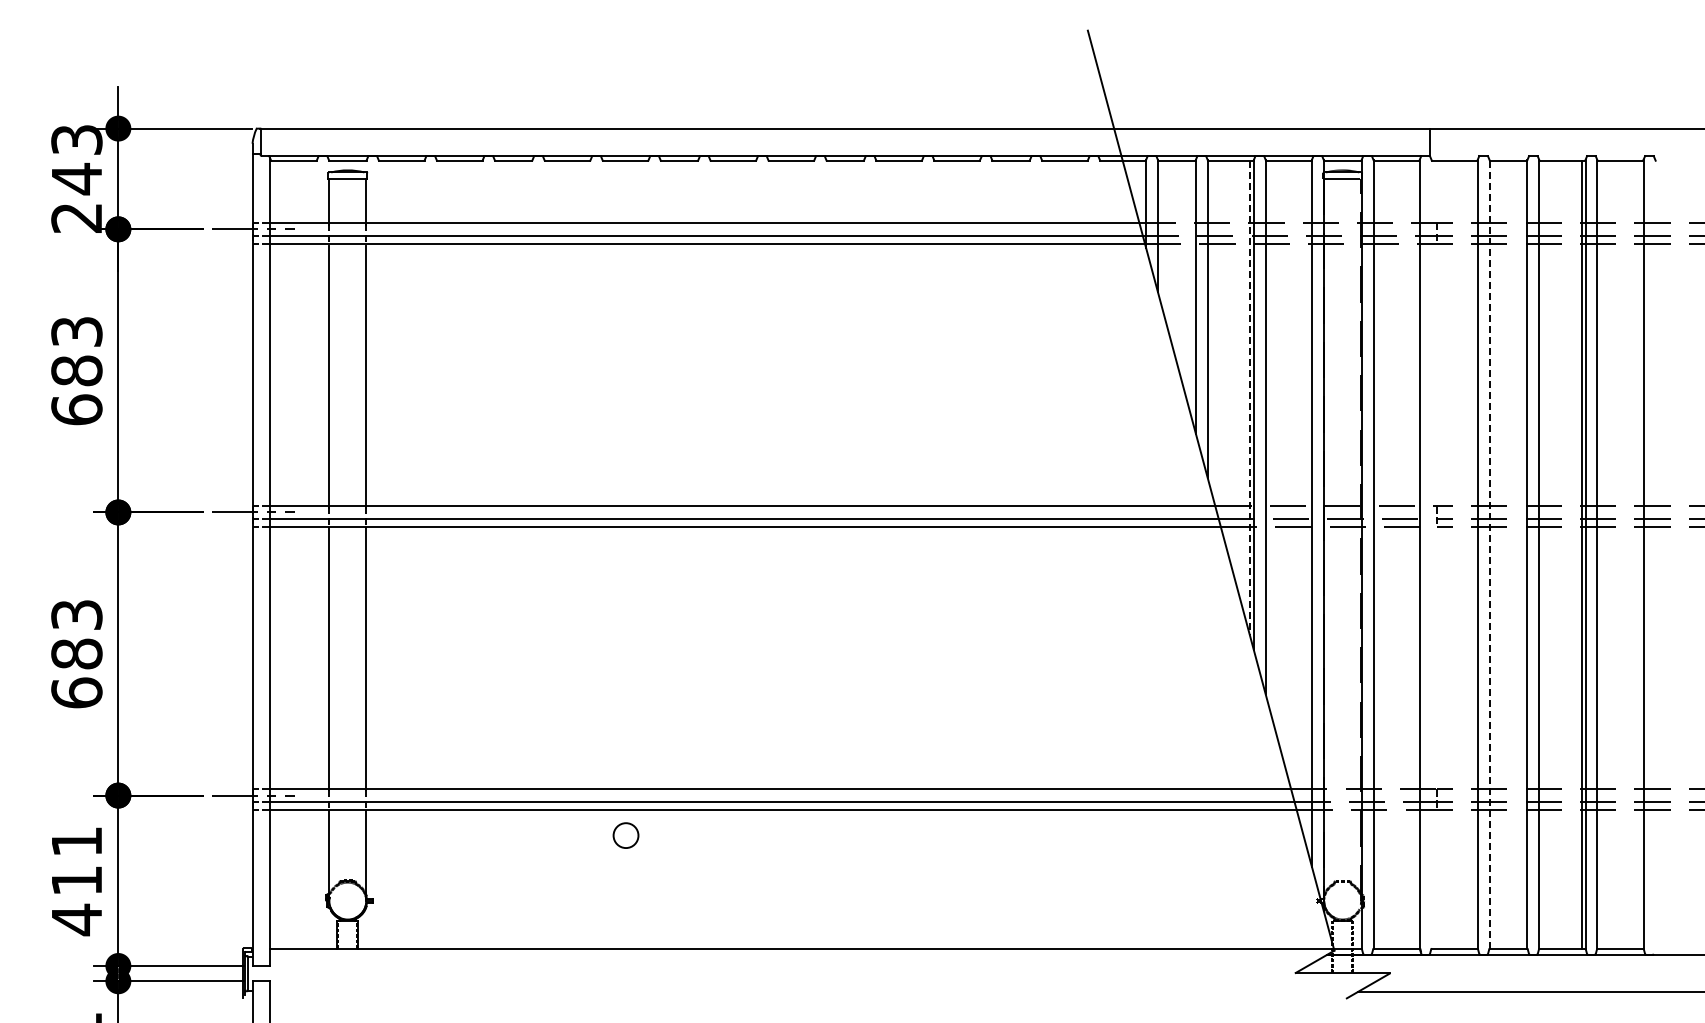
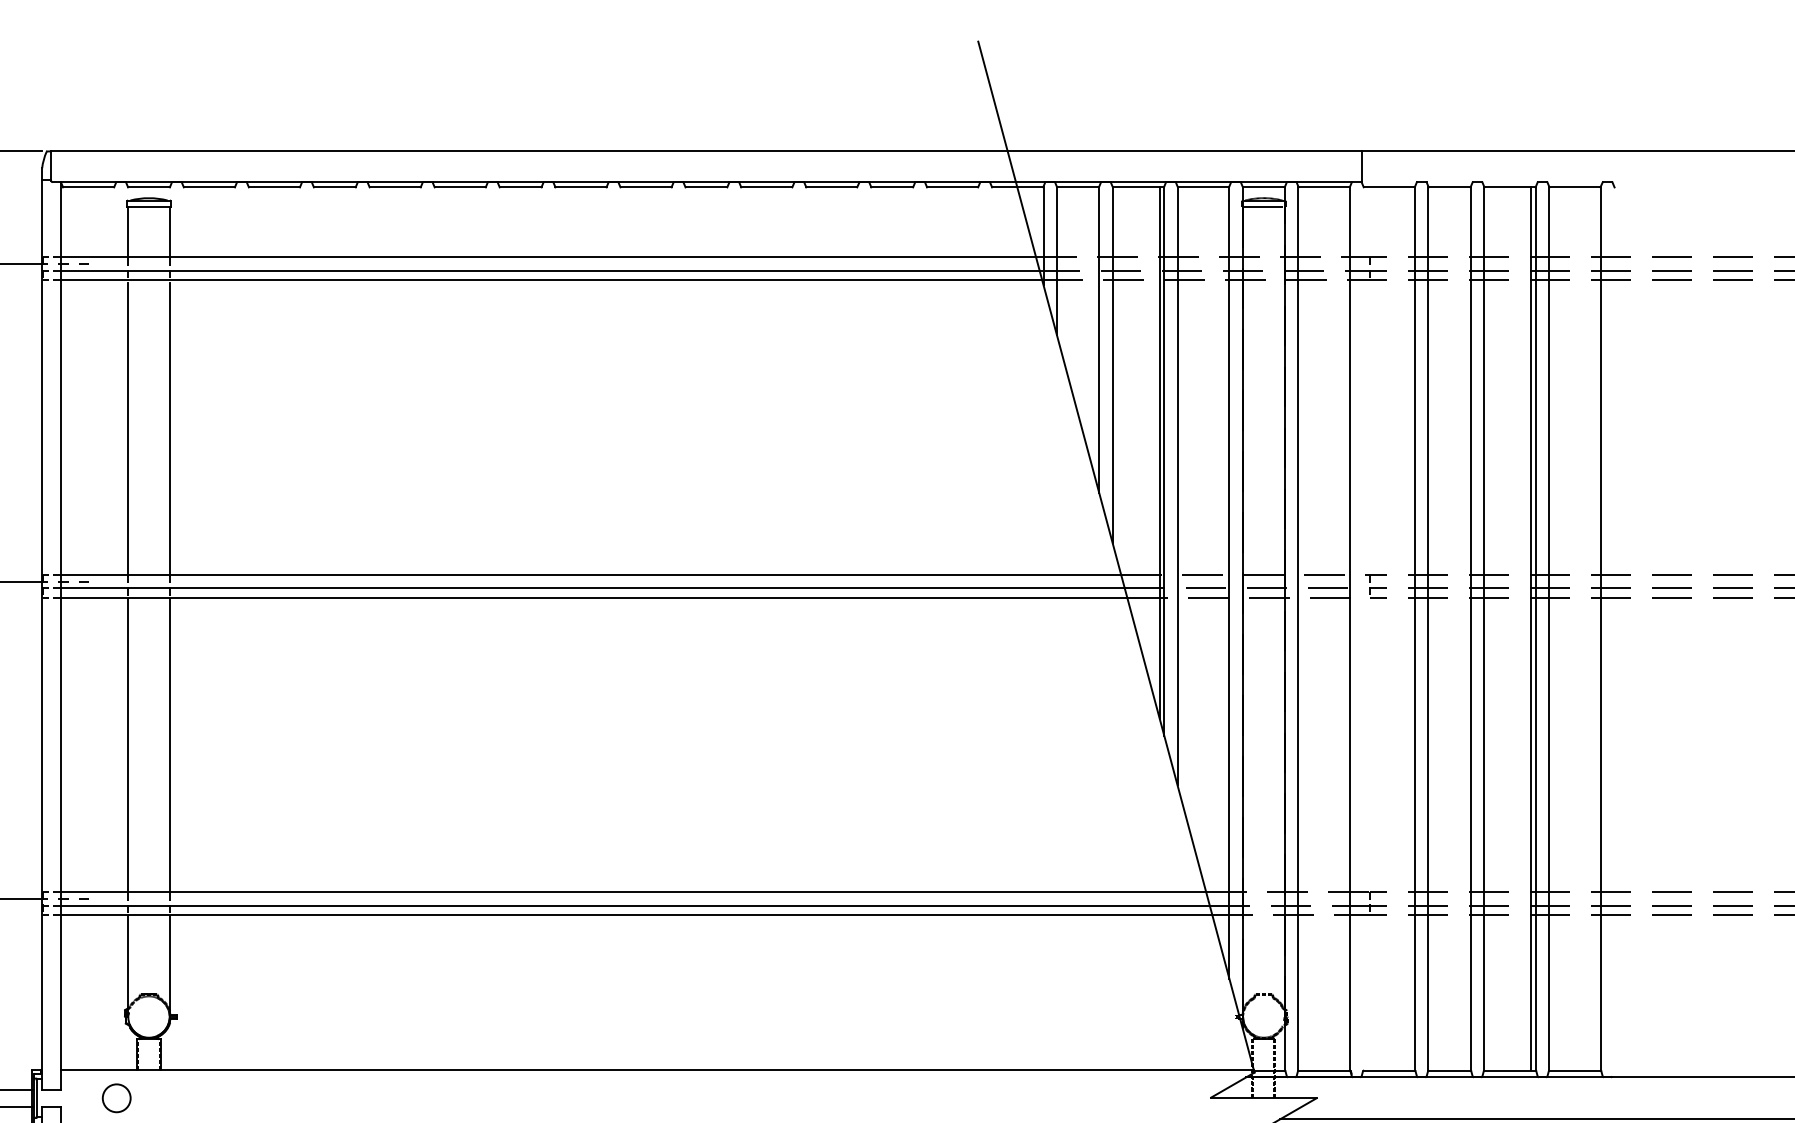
line: (1249, 398) -> (1159, 453), dashed -> solid
line: (1489, 553) -> (1428, 627), dashed -> solid
circle: (625, 835) -> (116, 1098), moved

